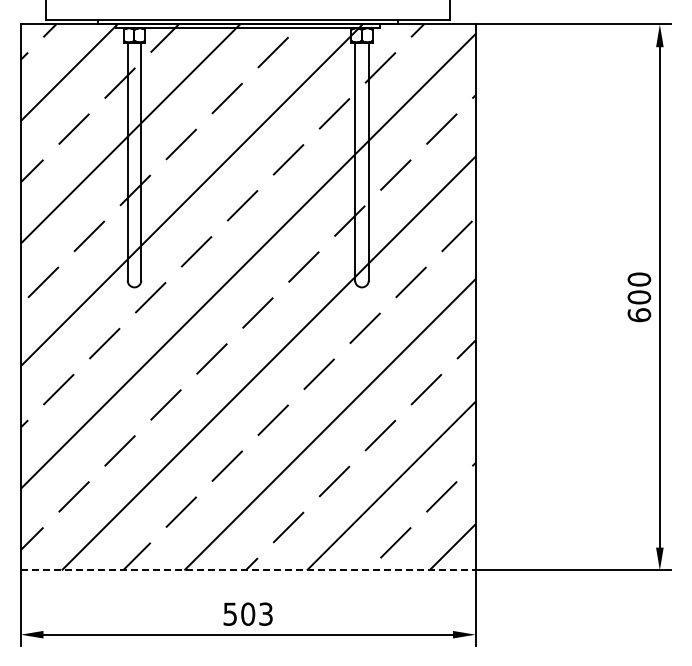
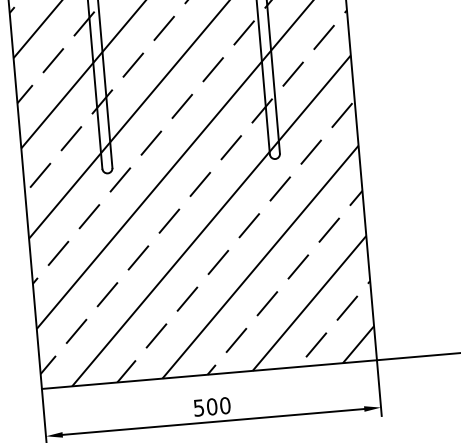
line: (248, 570) -> (209, 374), dashed -> solid
text: (266, 613) -> (225, 405), 503 -> 500

